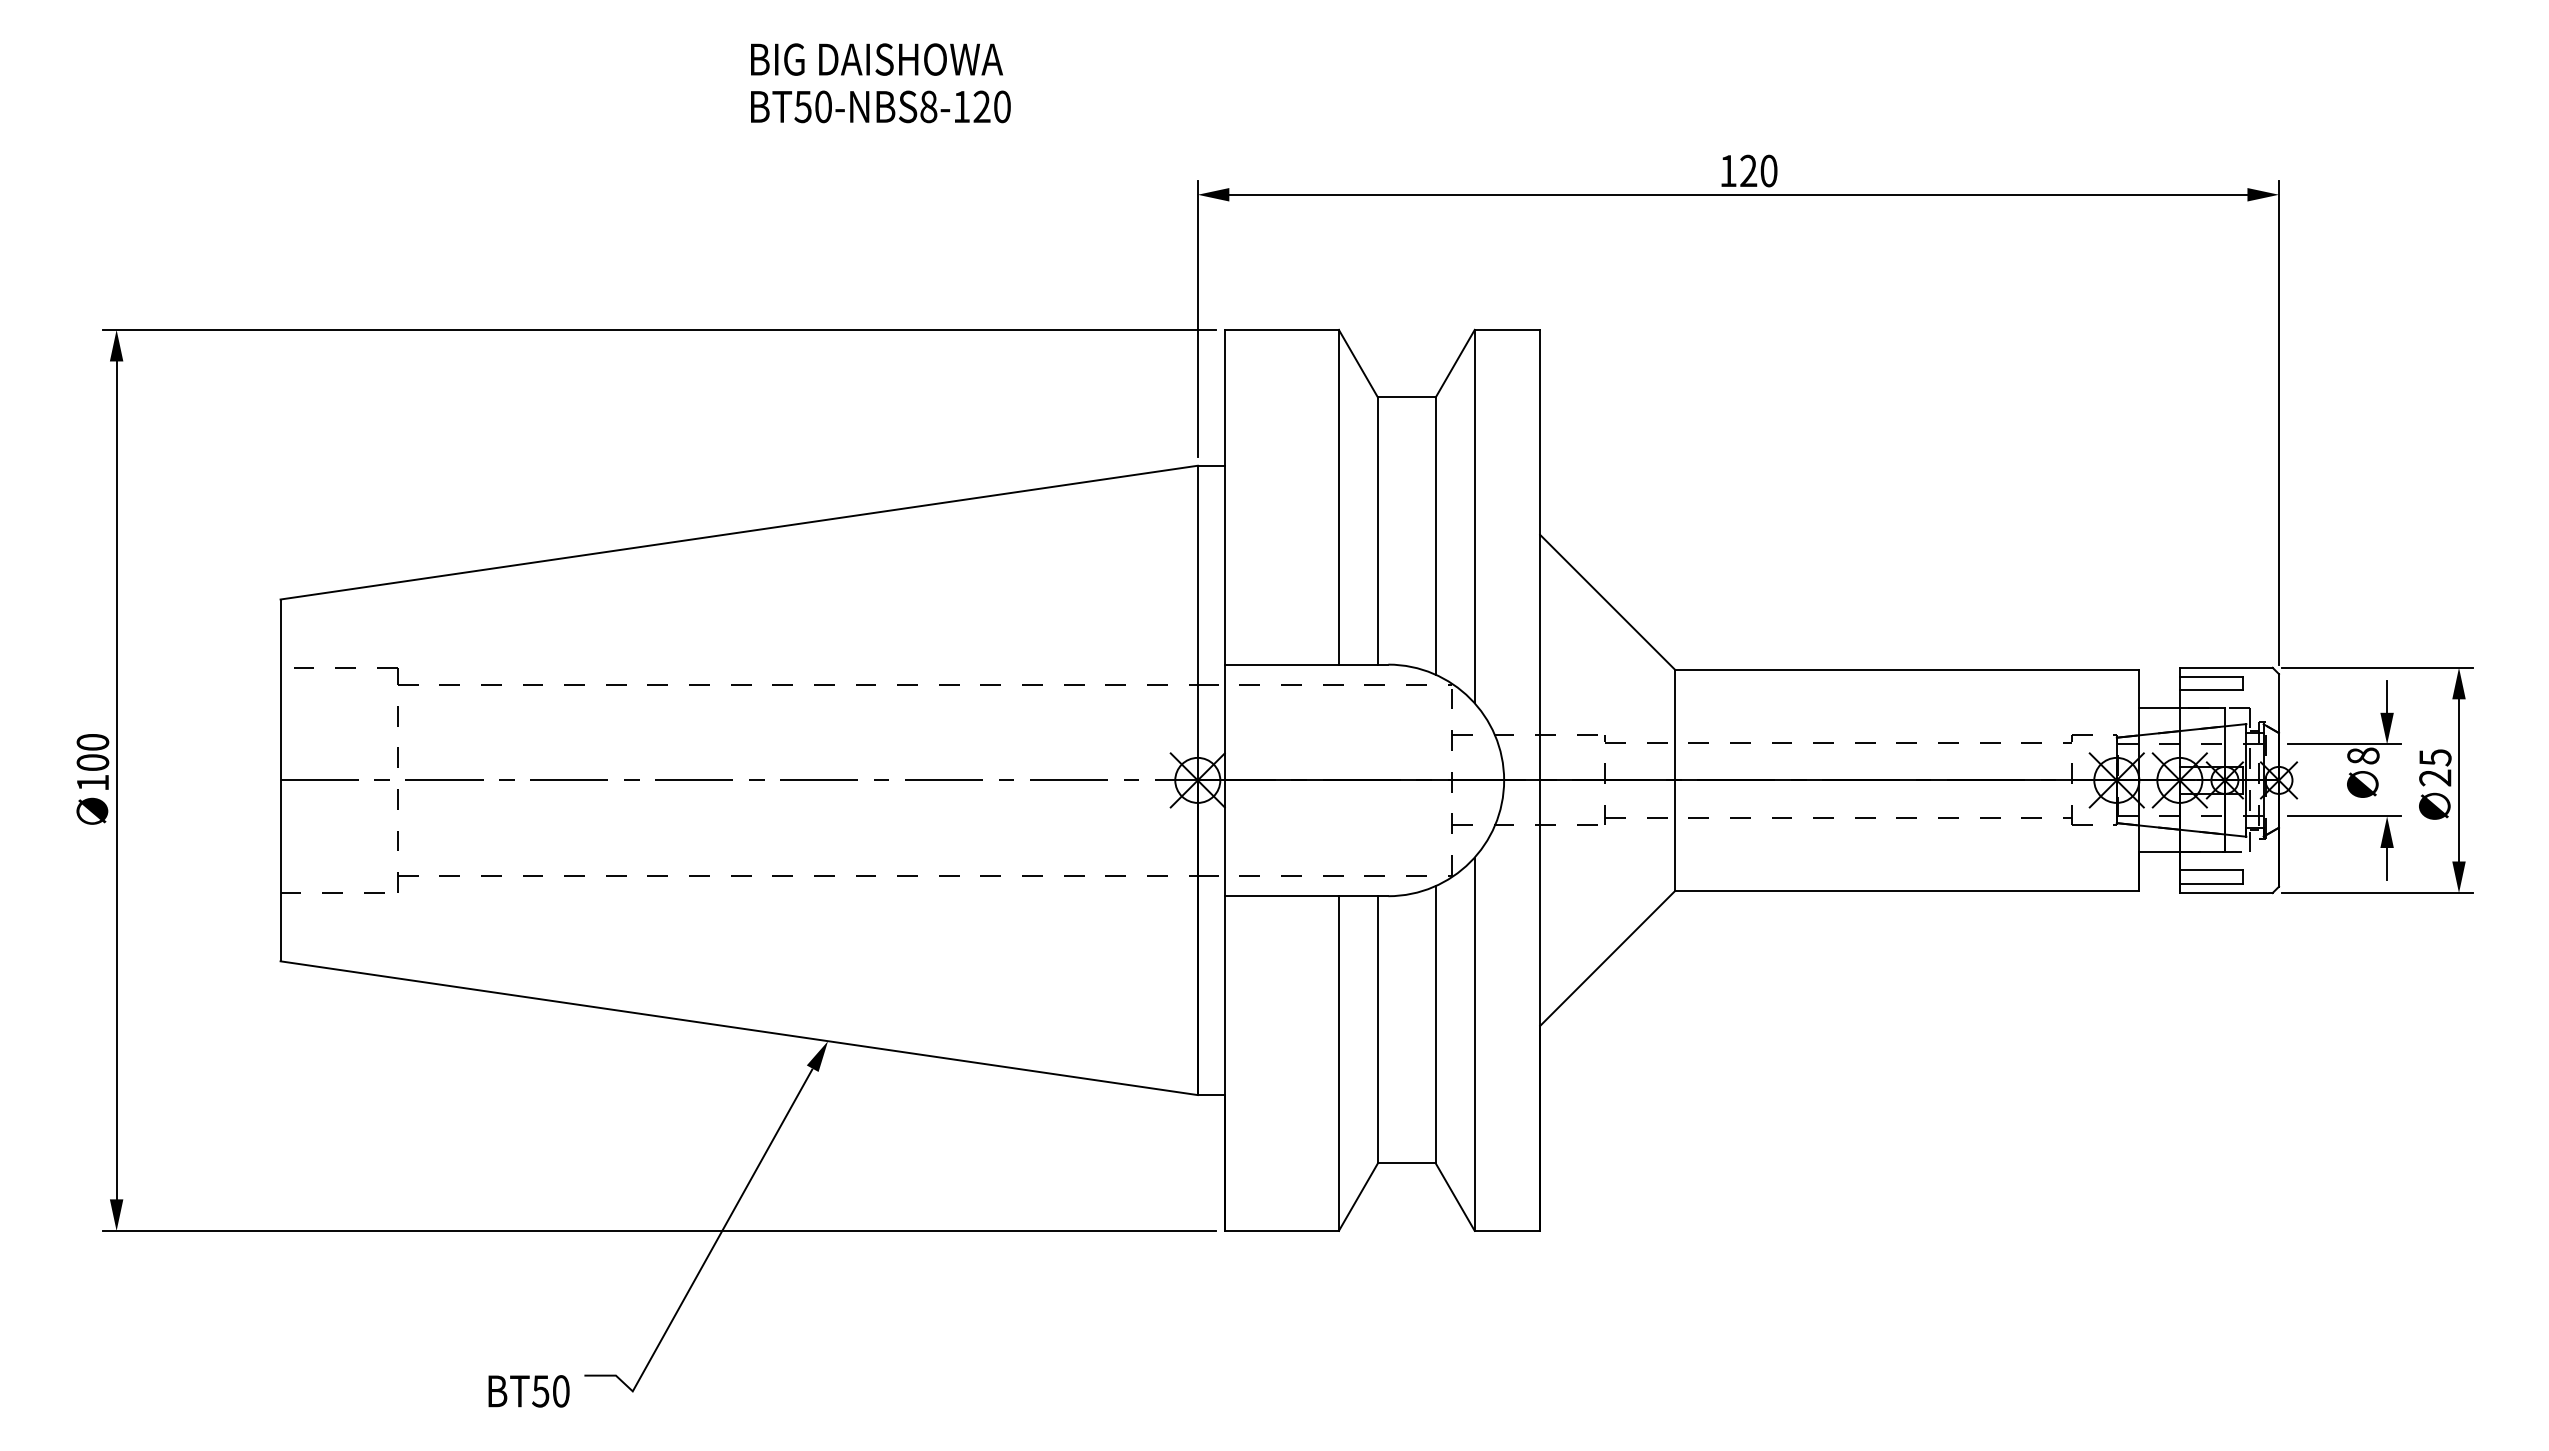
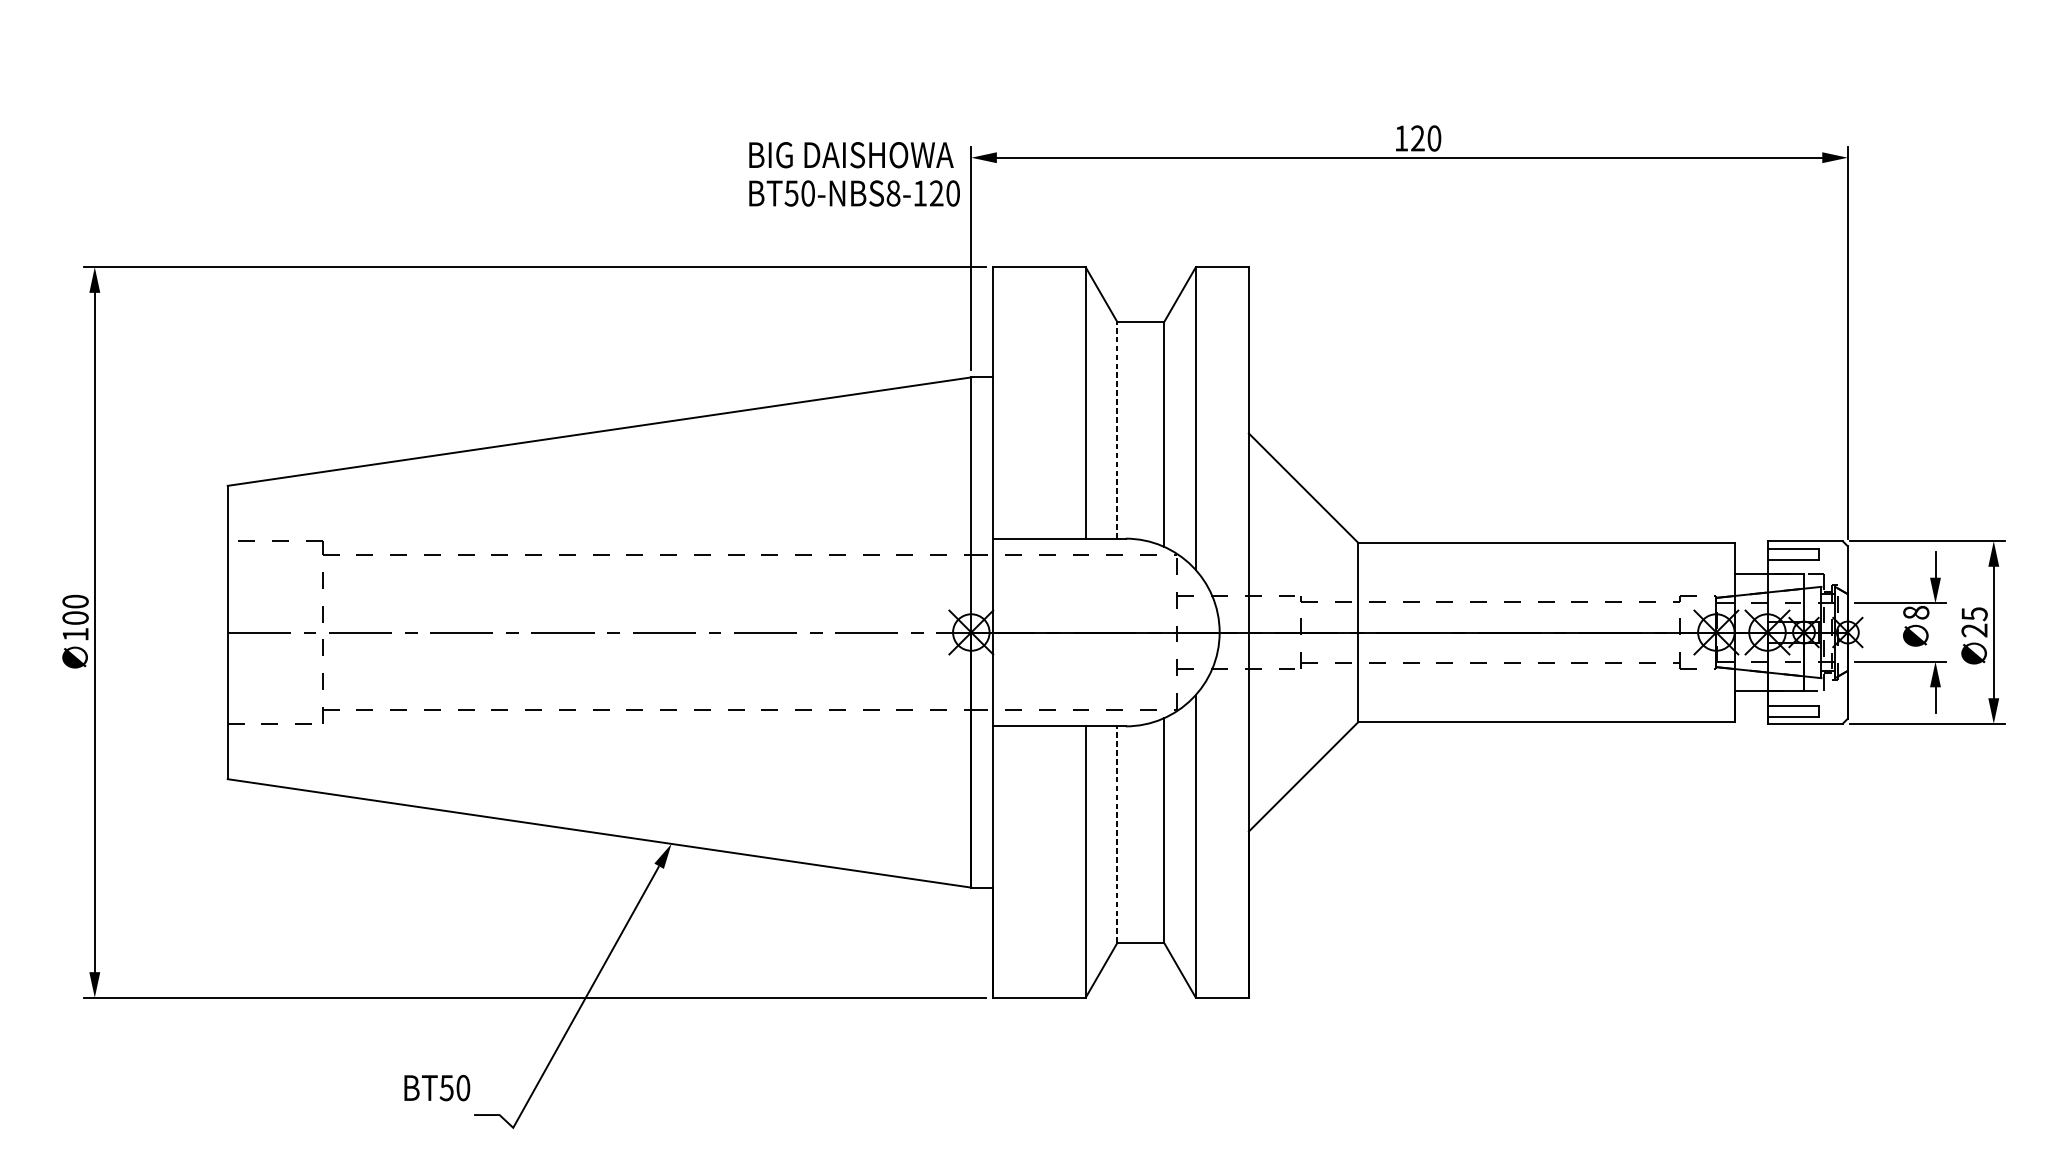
text: (880, 83) -> (854, 174), moved
line: (1377, 531) -> (1117, 430), solid -> dashed
line: (1377, 1029) -> (1117, 834), solid -> dashed
text: (528, 1391) -> (436, 1088), moved

